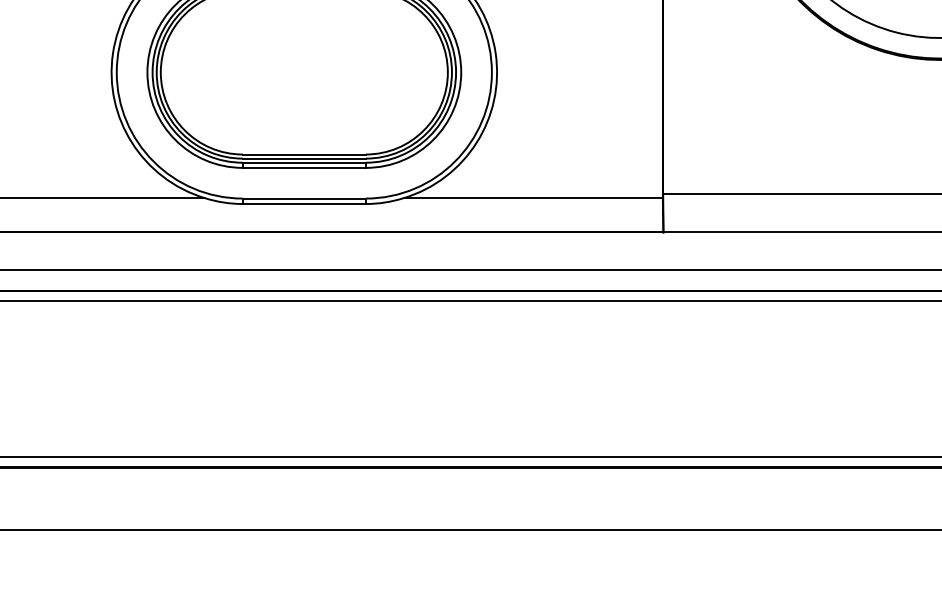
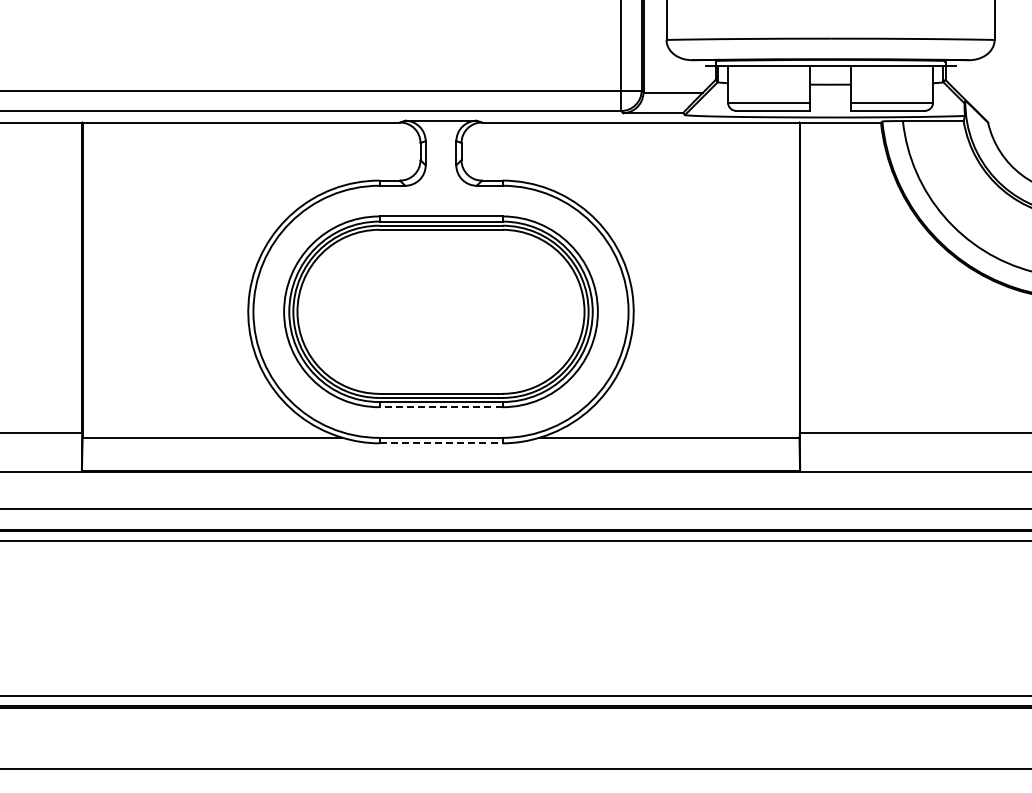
line: (304, 168) -> (441, 407), solid -> dashed
line: (304, 204) -> (441, 443), solid -> dashed

